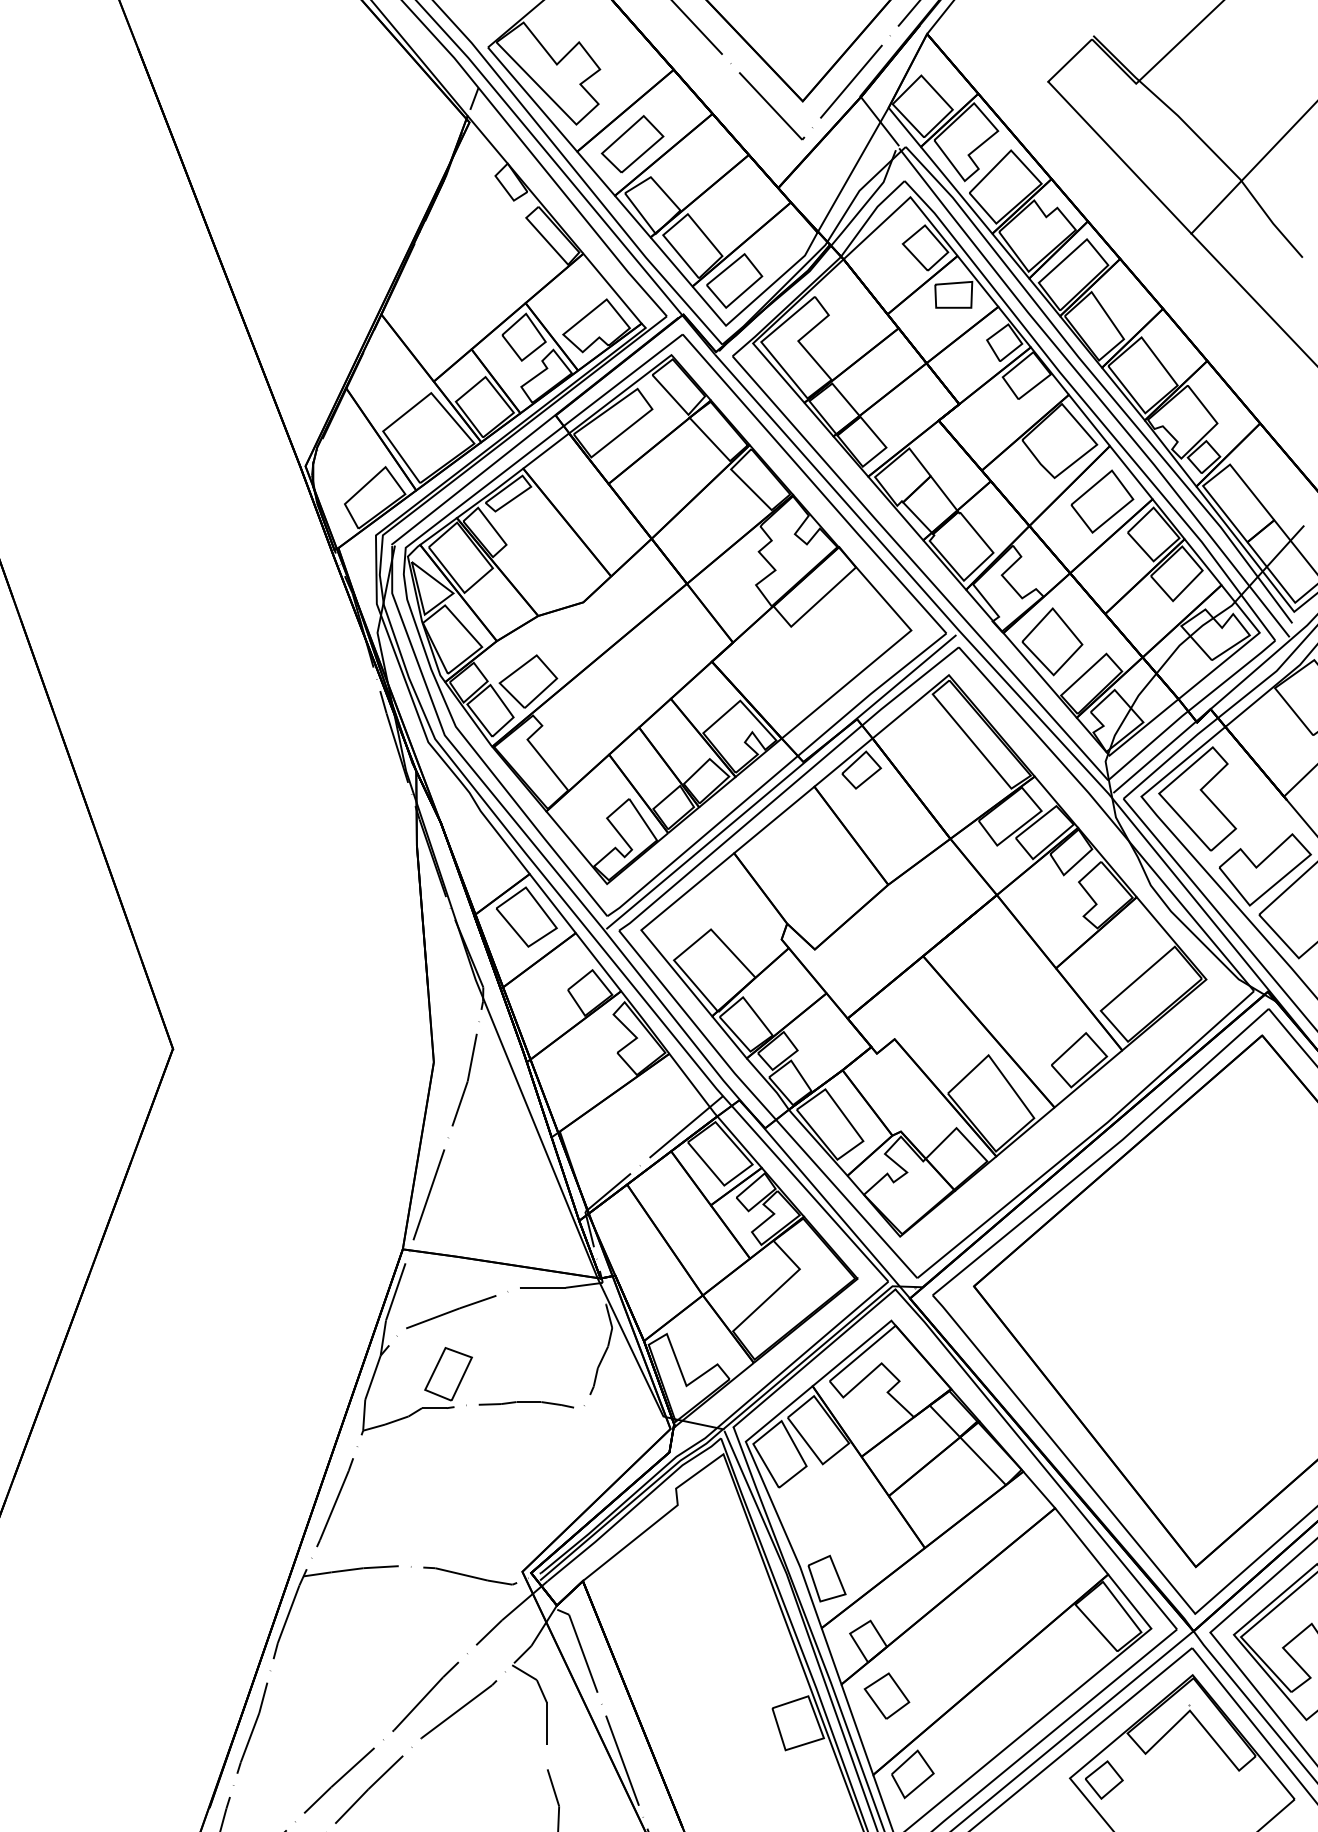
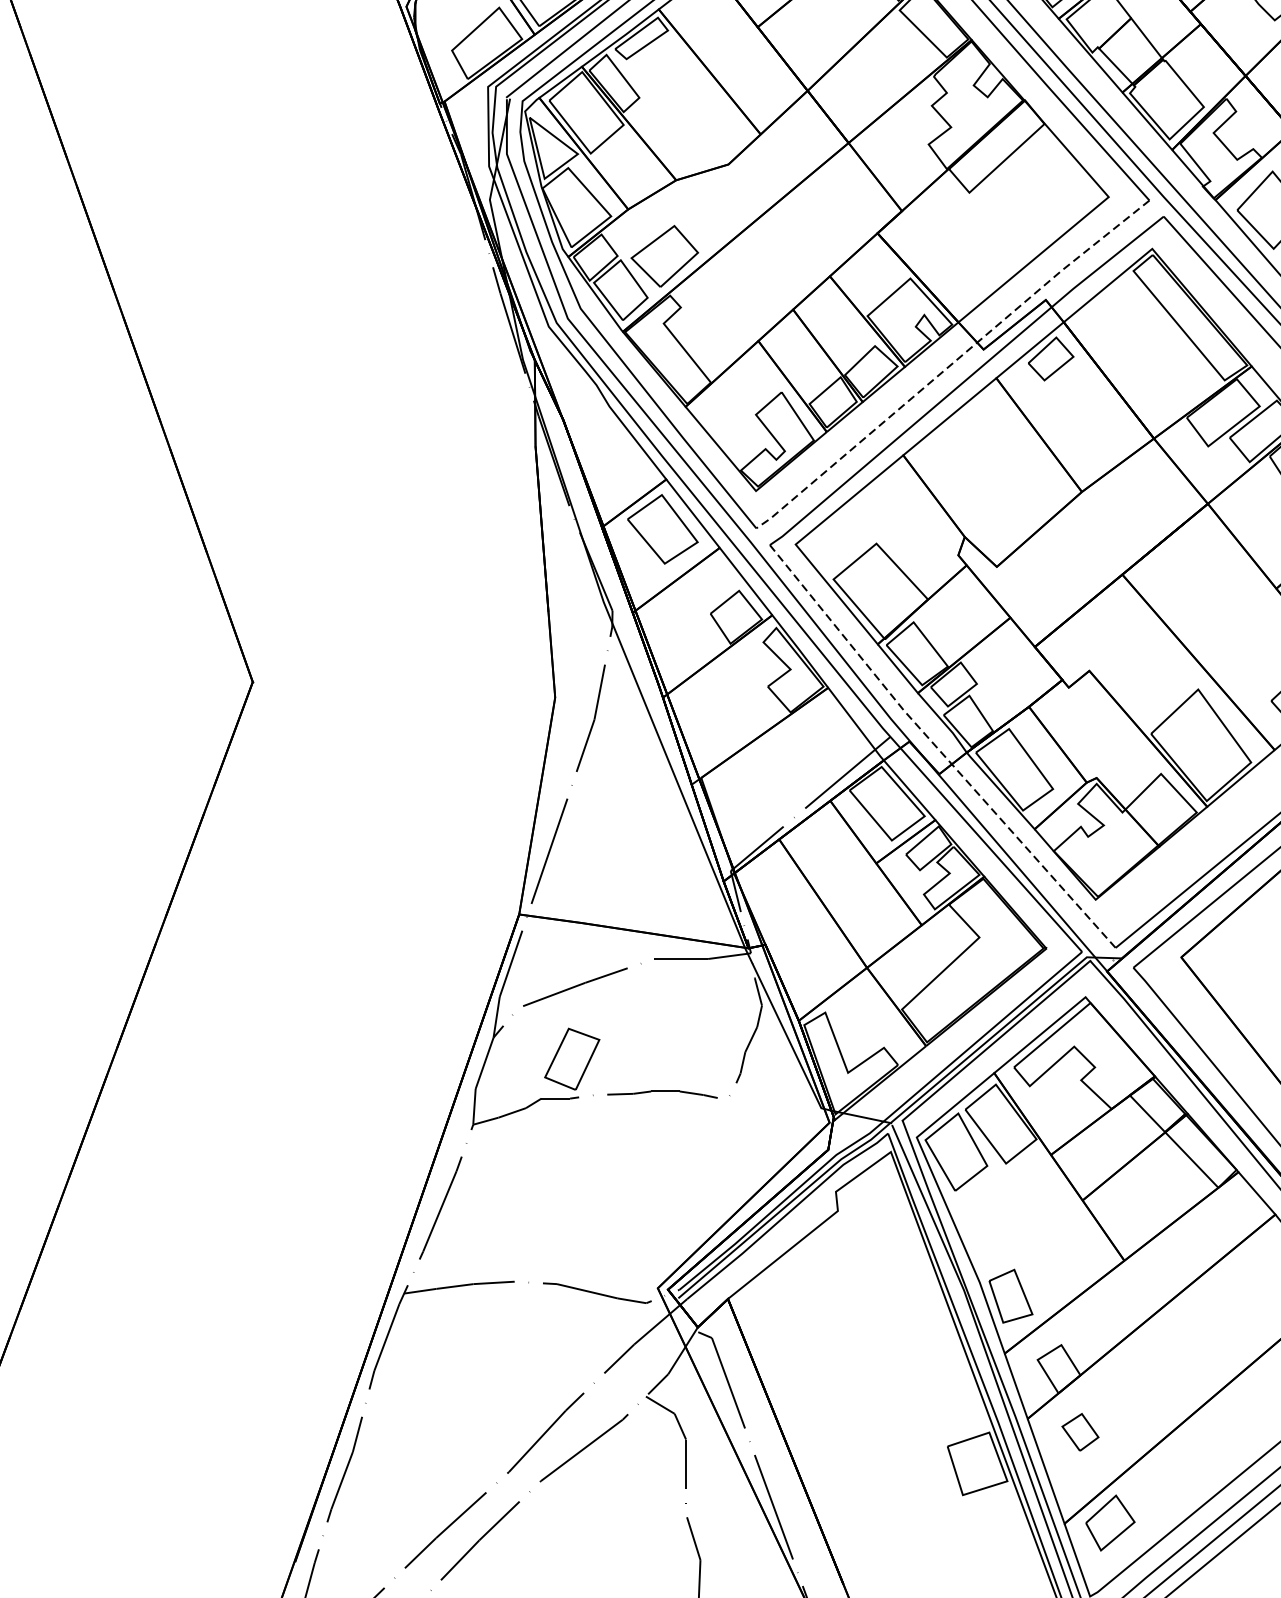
line: (776, 774) -> (952, 364), solid -> dashed
line: (781, 781) -> (958, 372), removed
line: (764, 1107) -> (938, 750), solid -> dashed
part: (886, 1695) -> (1079, 1431), size x0.7

